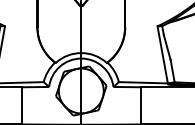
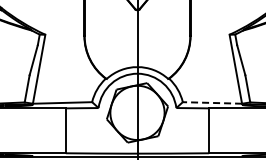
line: (143, 82) -> (212, 102), solid -> dashed

